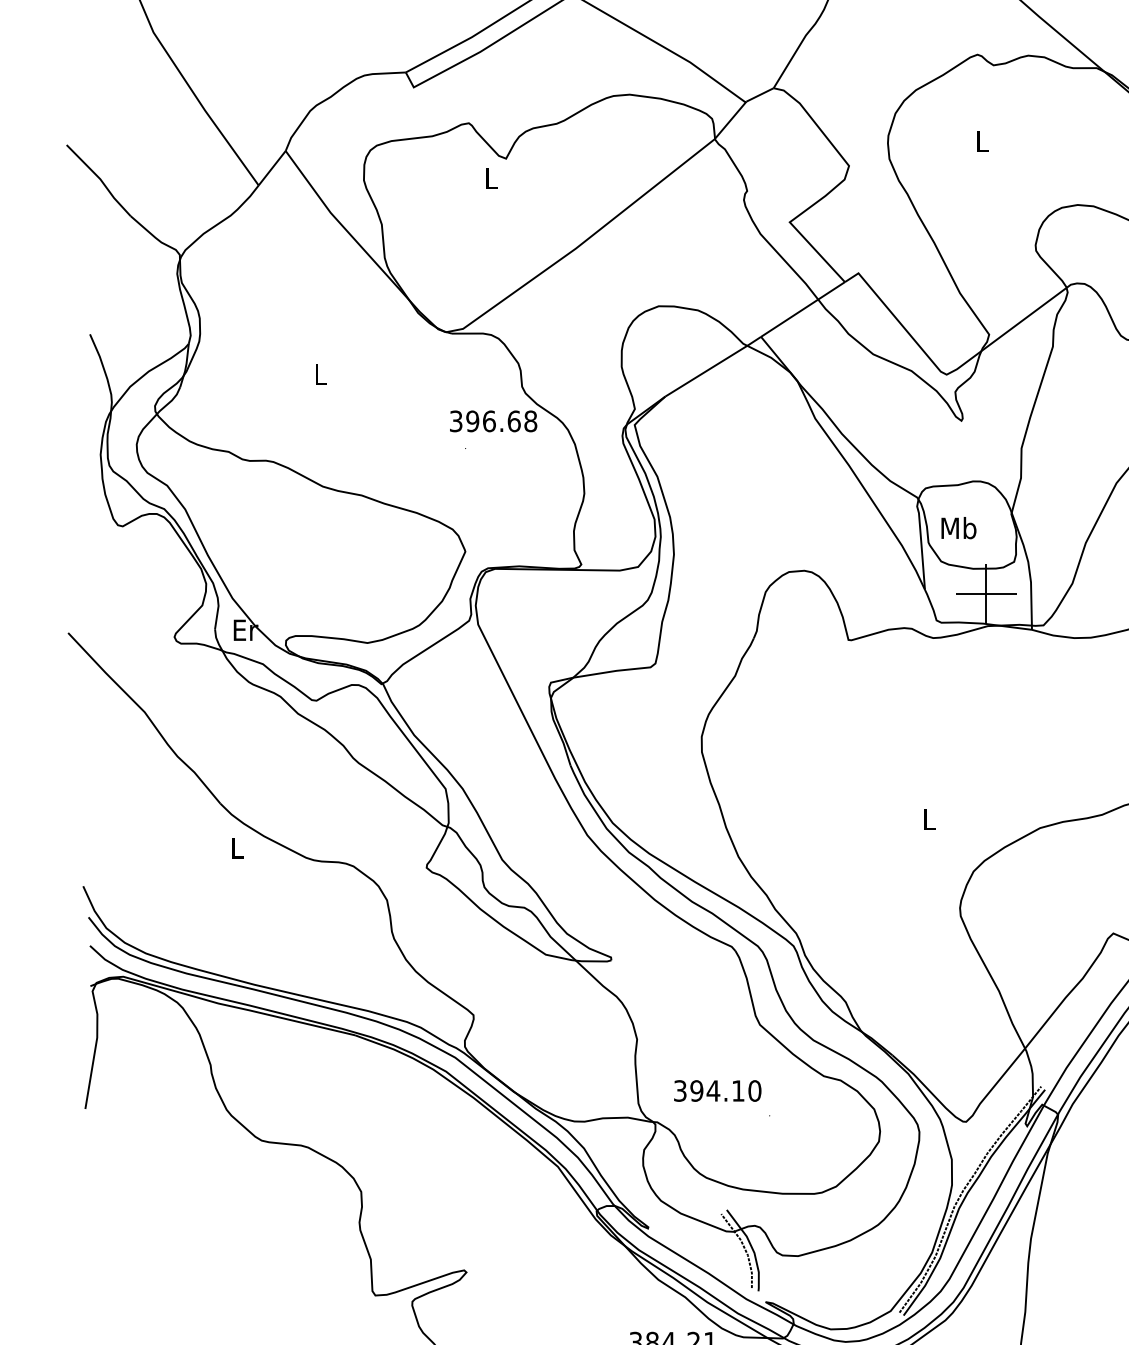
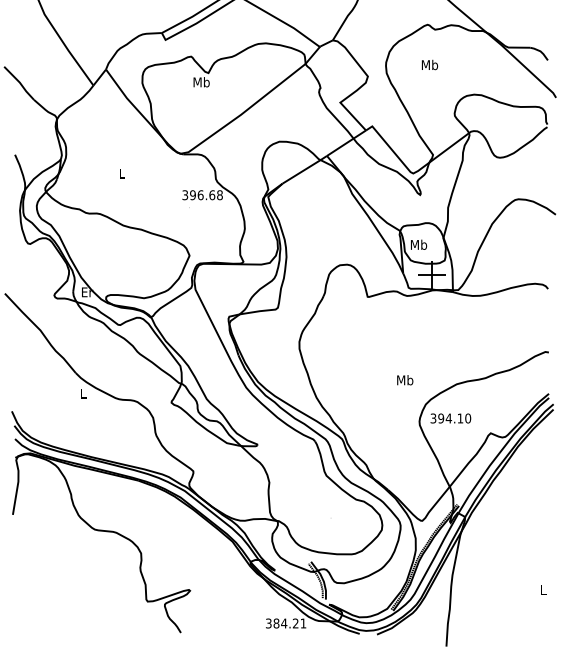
text: (981, 140) -> (429, 64), L -> Mb
text: (491, 178) -> (201, 82), L -> Mb
text: (929, 819) -> (405, 380), L -> Mb
text: (716, 1090) -> (450, 418), moved

